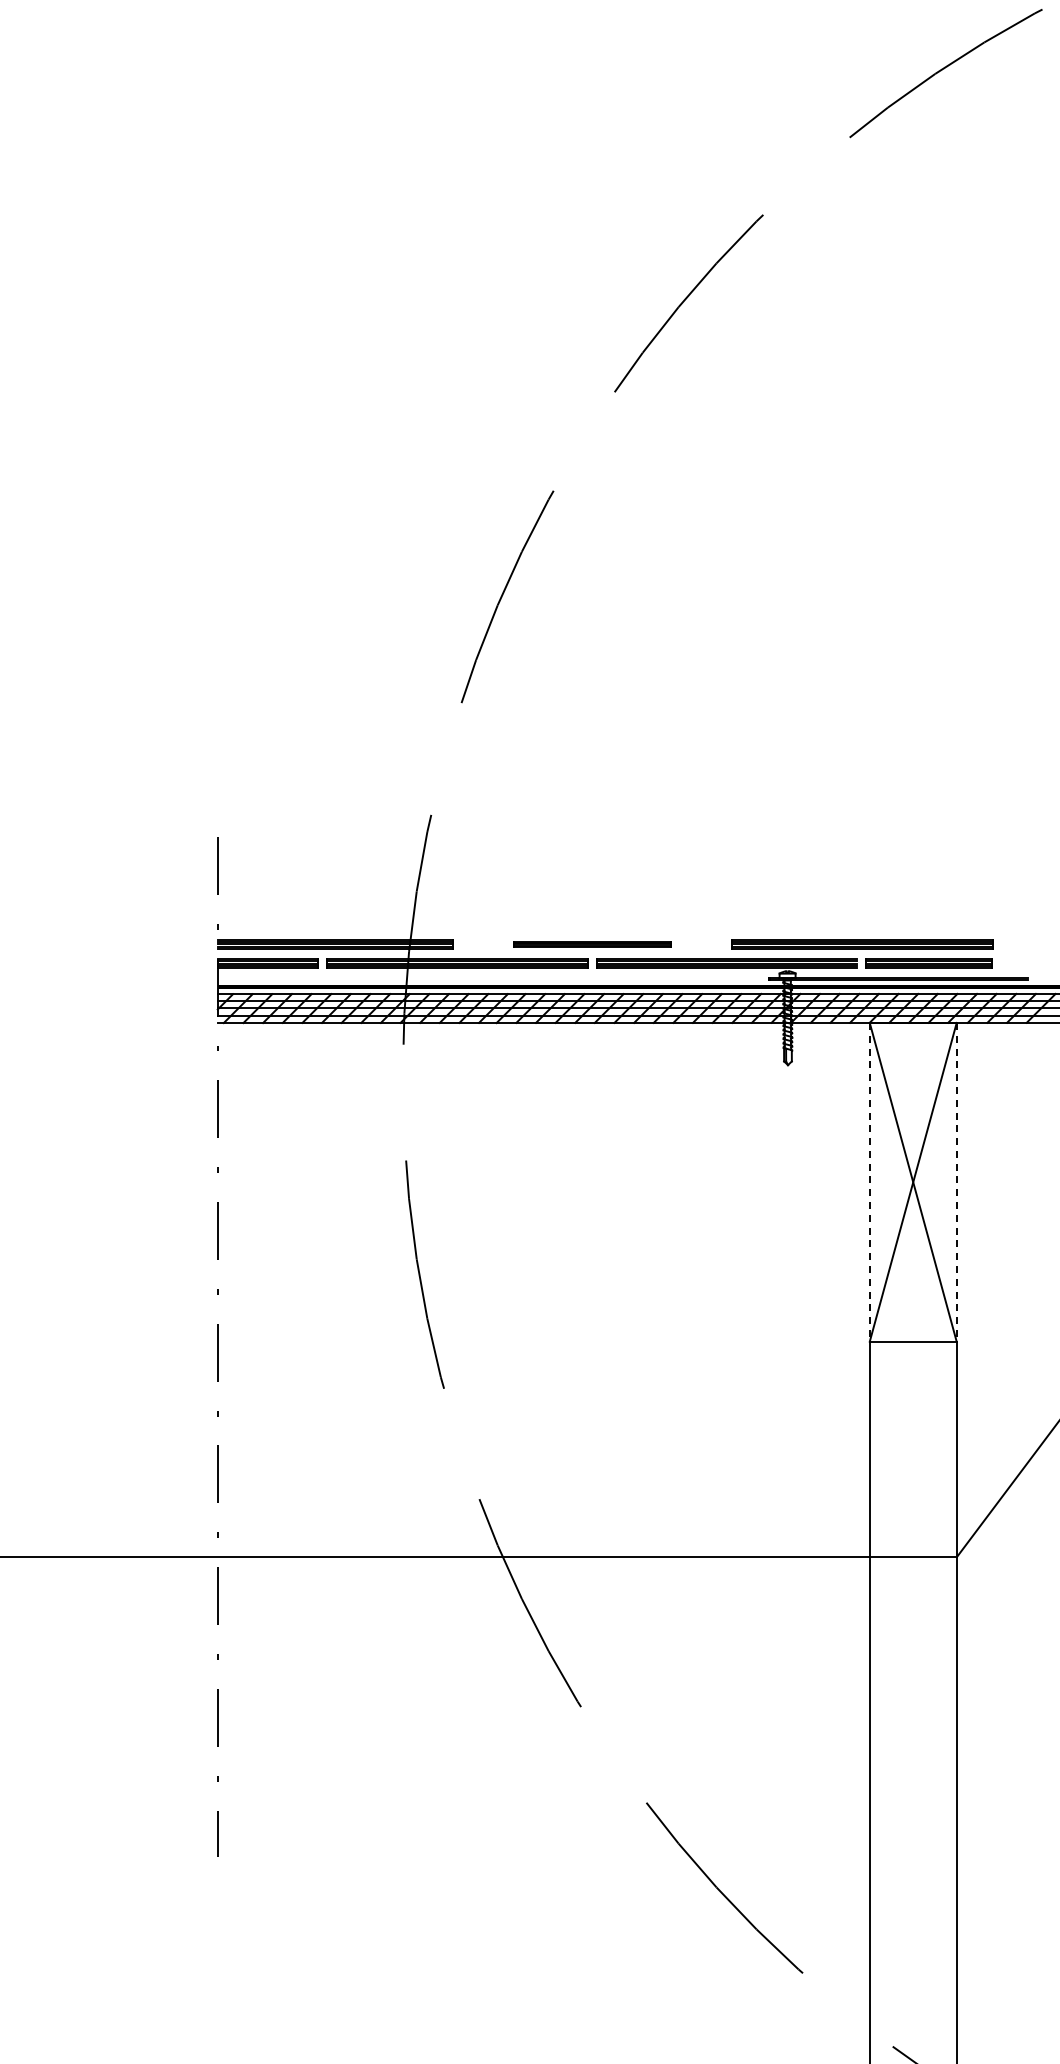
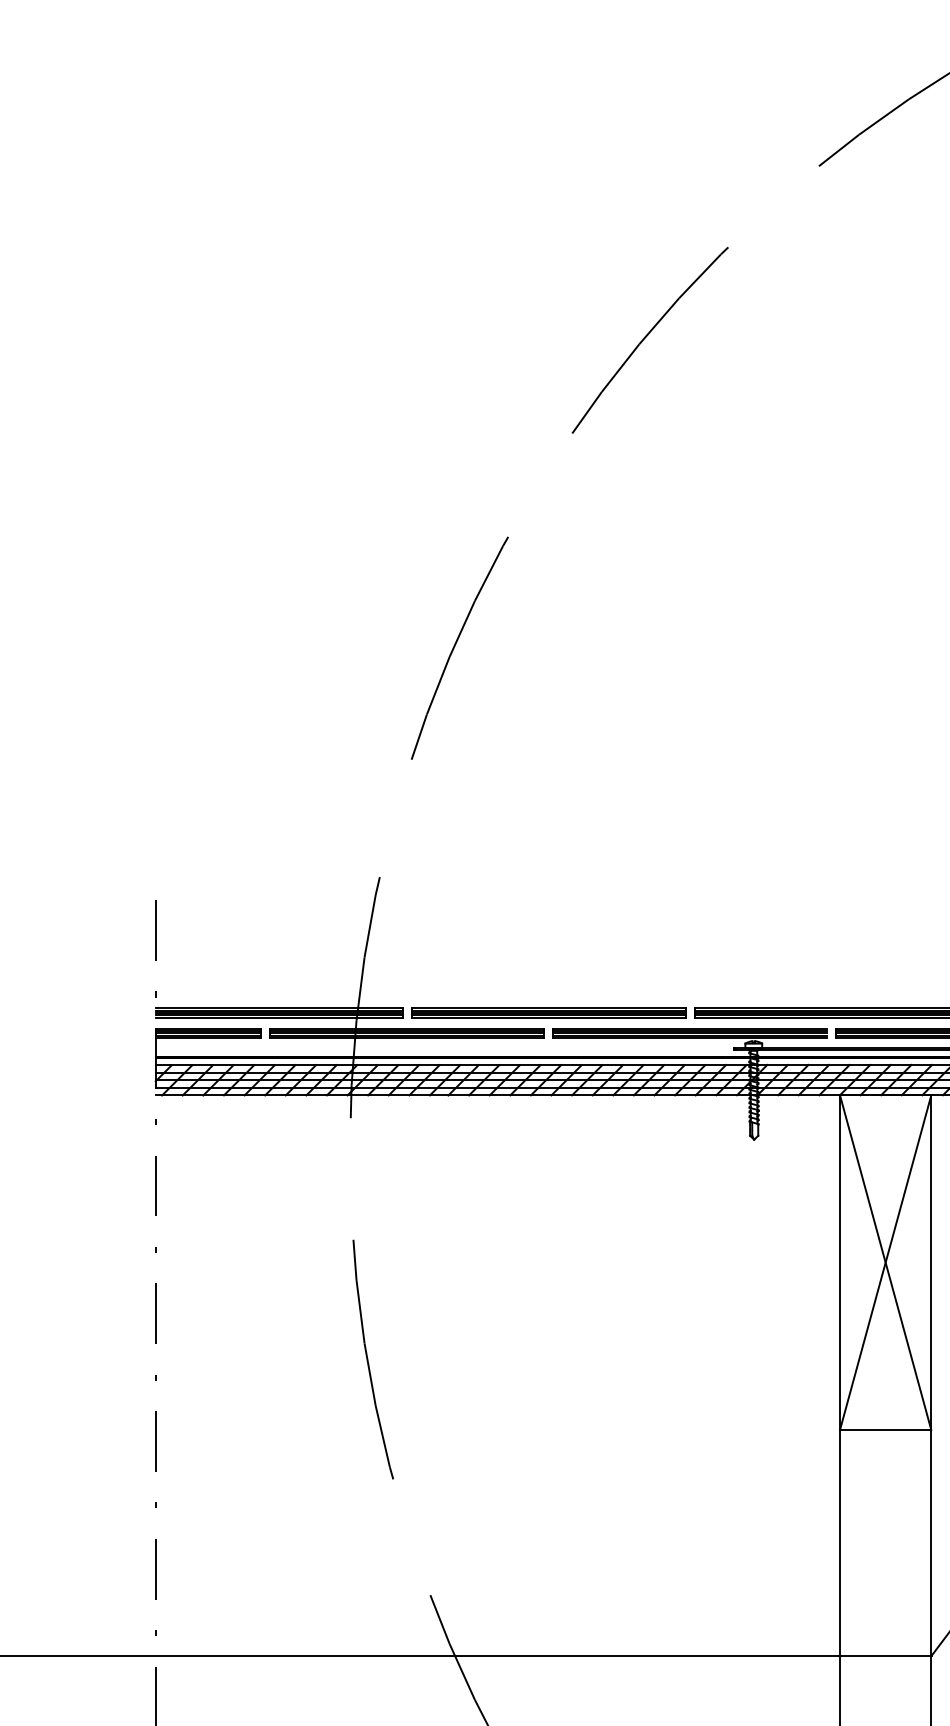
part: (592, 944) -> (549, 1013), size x1.67
line: (869, 1182) -> (839, 1262), dashed -> solid
line: (956, 1182) -> (931, 1262), dashed -> solid

